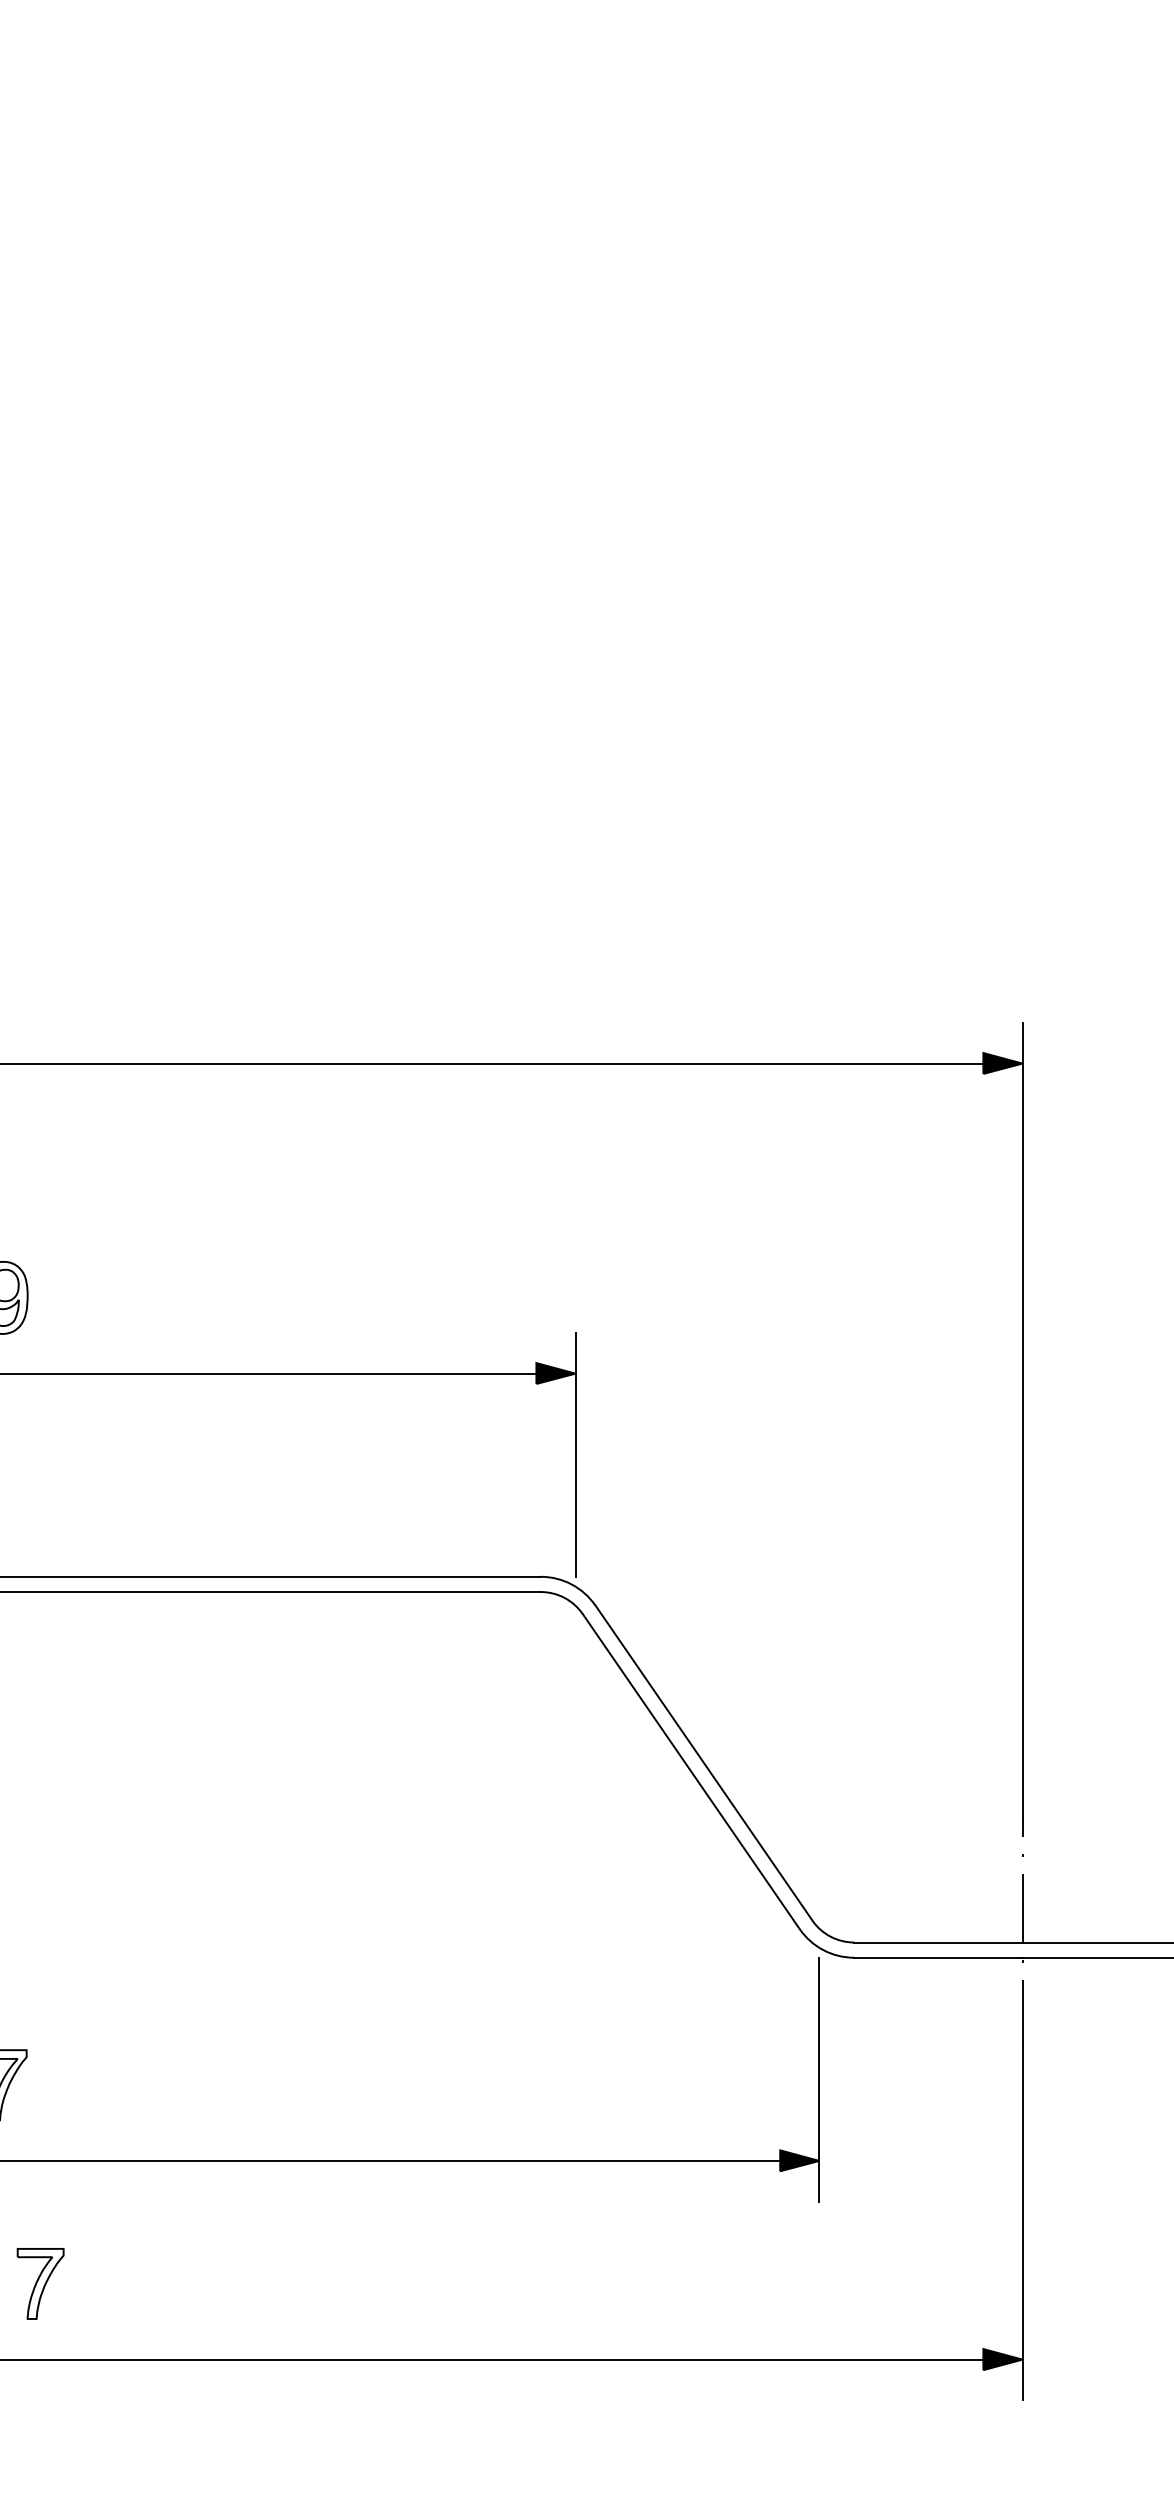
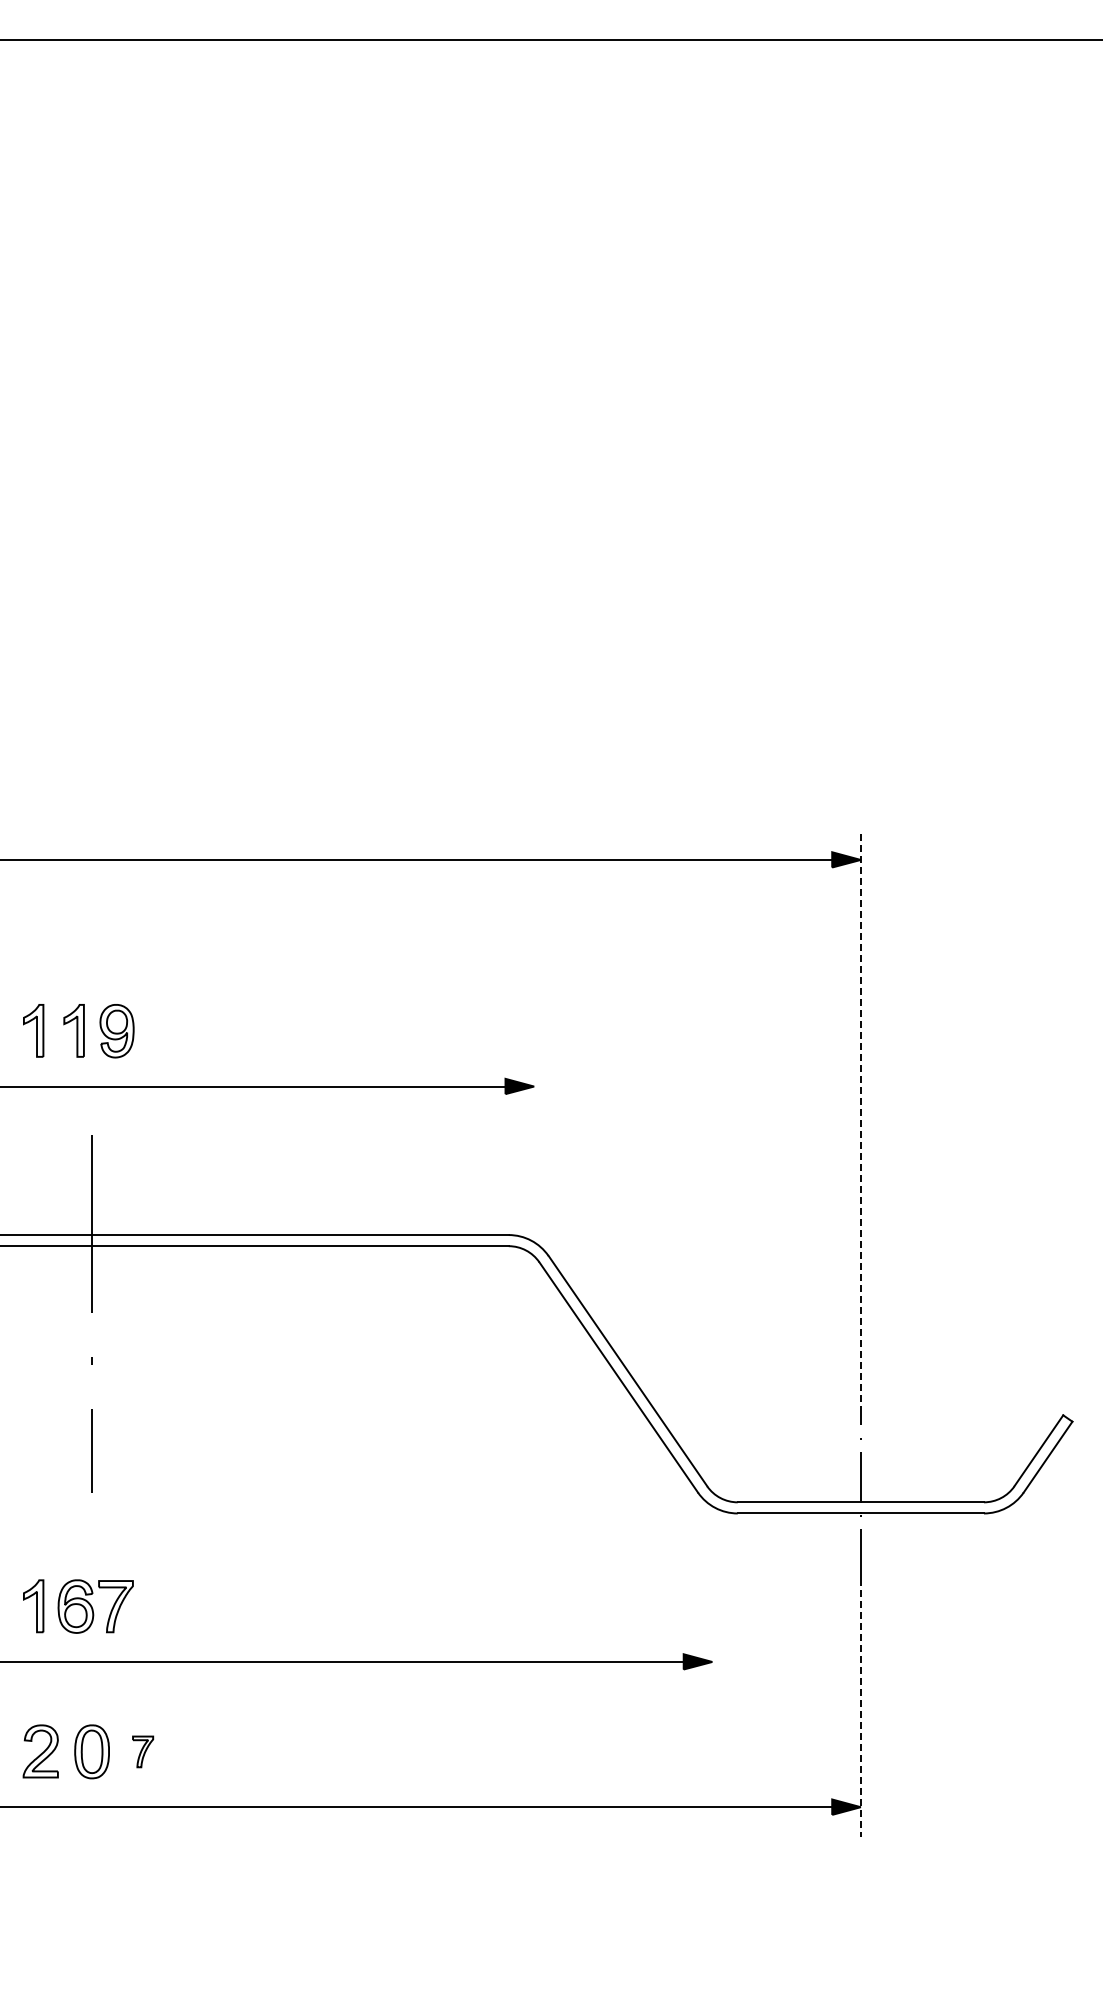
line: (1022, 1421) -> (860, 1121), solid -> dashed
line: (576, 1454) -> (534, 1145), removed
line: (819, 2079) -> (712, 1602), removed
line: (1022, 2224) -> (860, 1708), solid -> dashed
part: (39, 2283) -> (142, 1751), size x0.6

